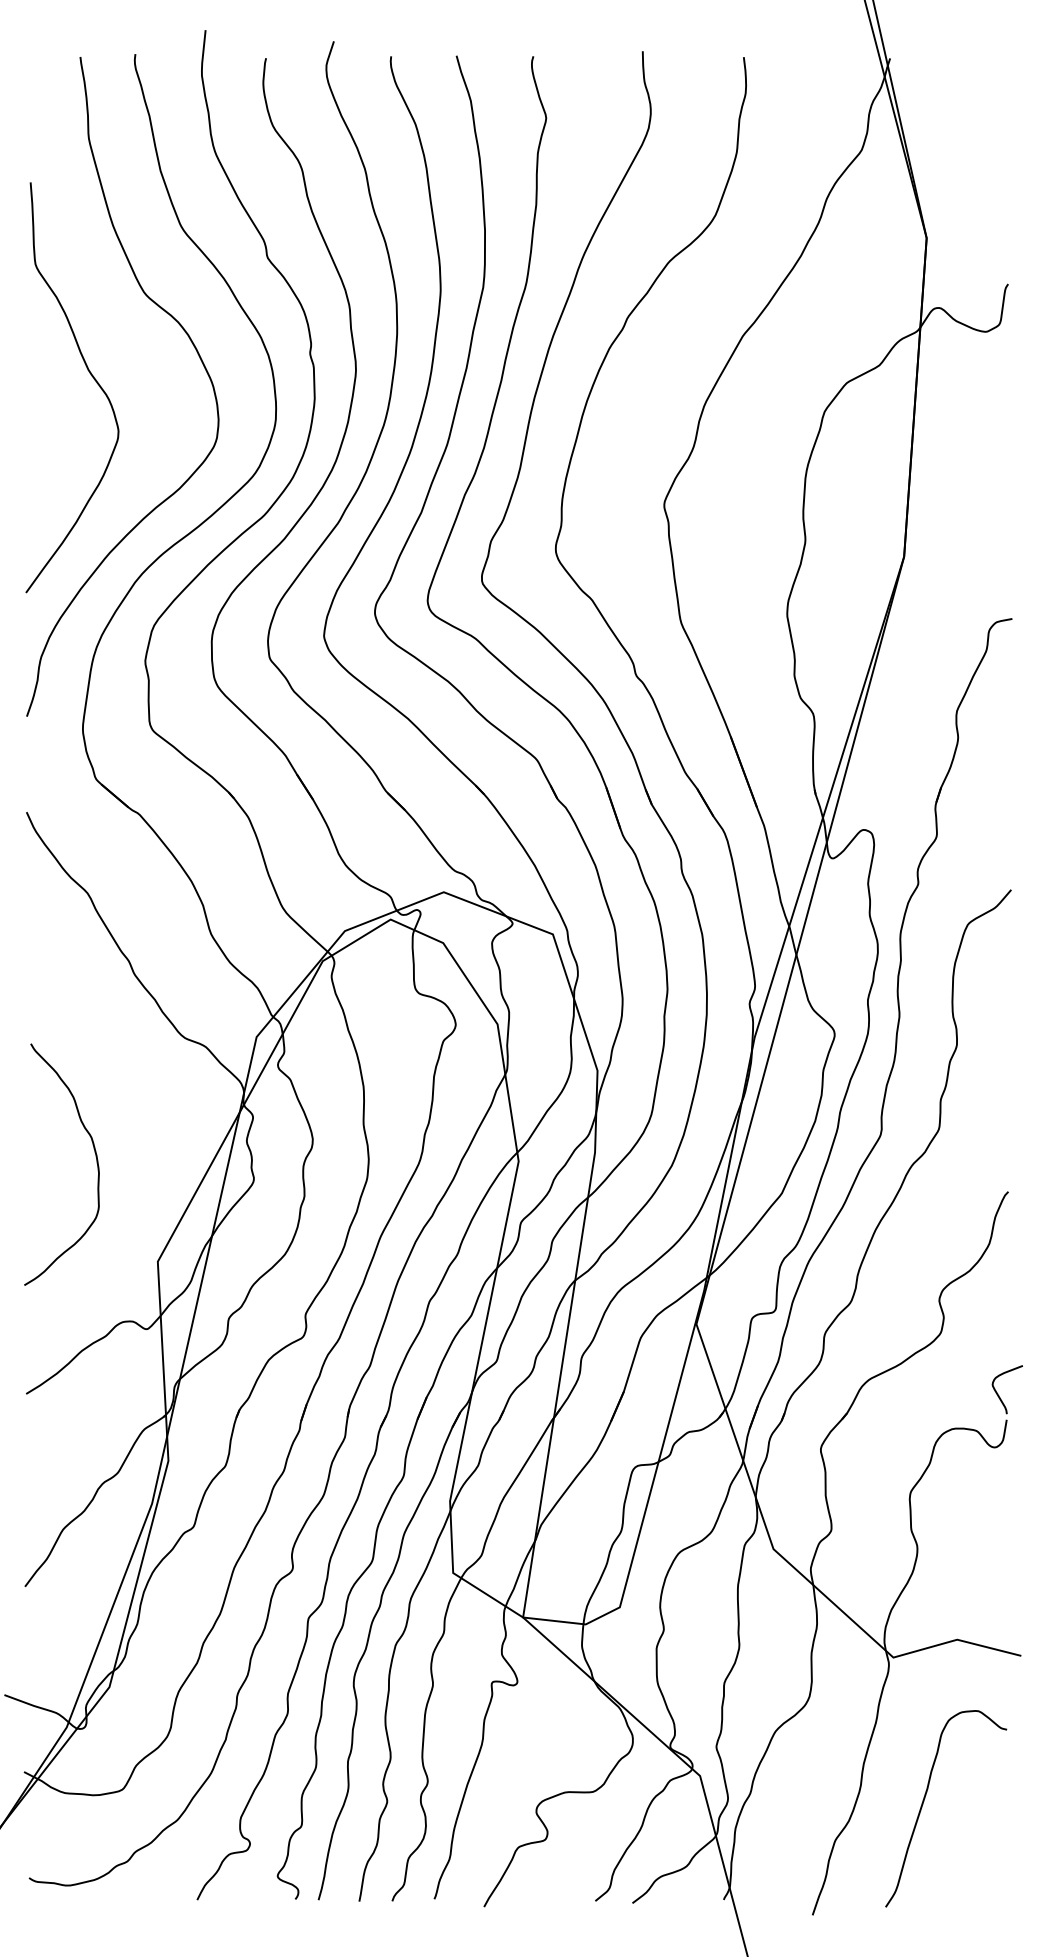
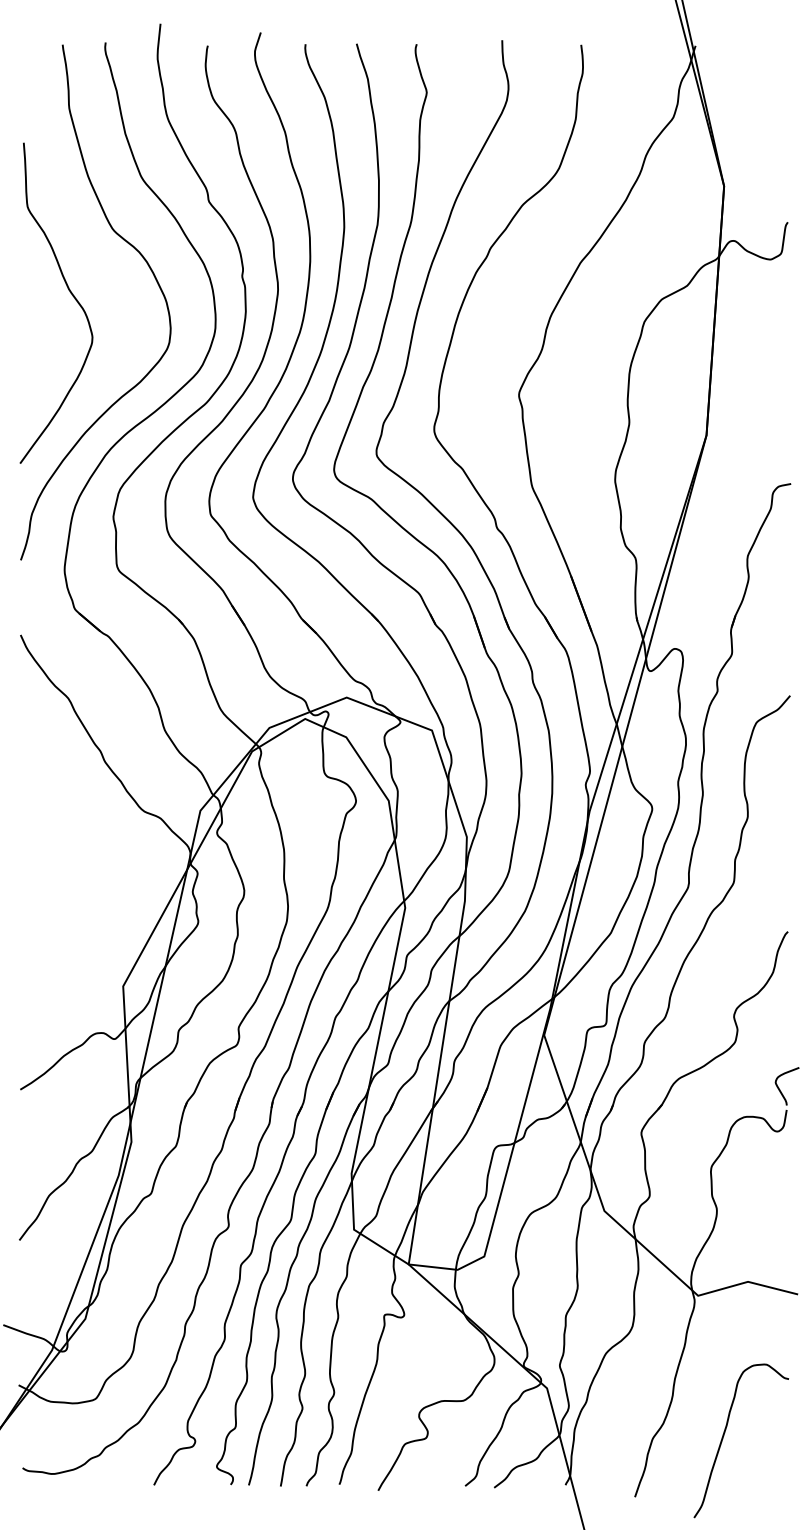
curve: (95, 1159) -> (74, 906), removed
curve: (924, 1801) -> (724, 1435), moved

